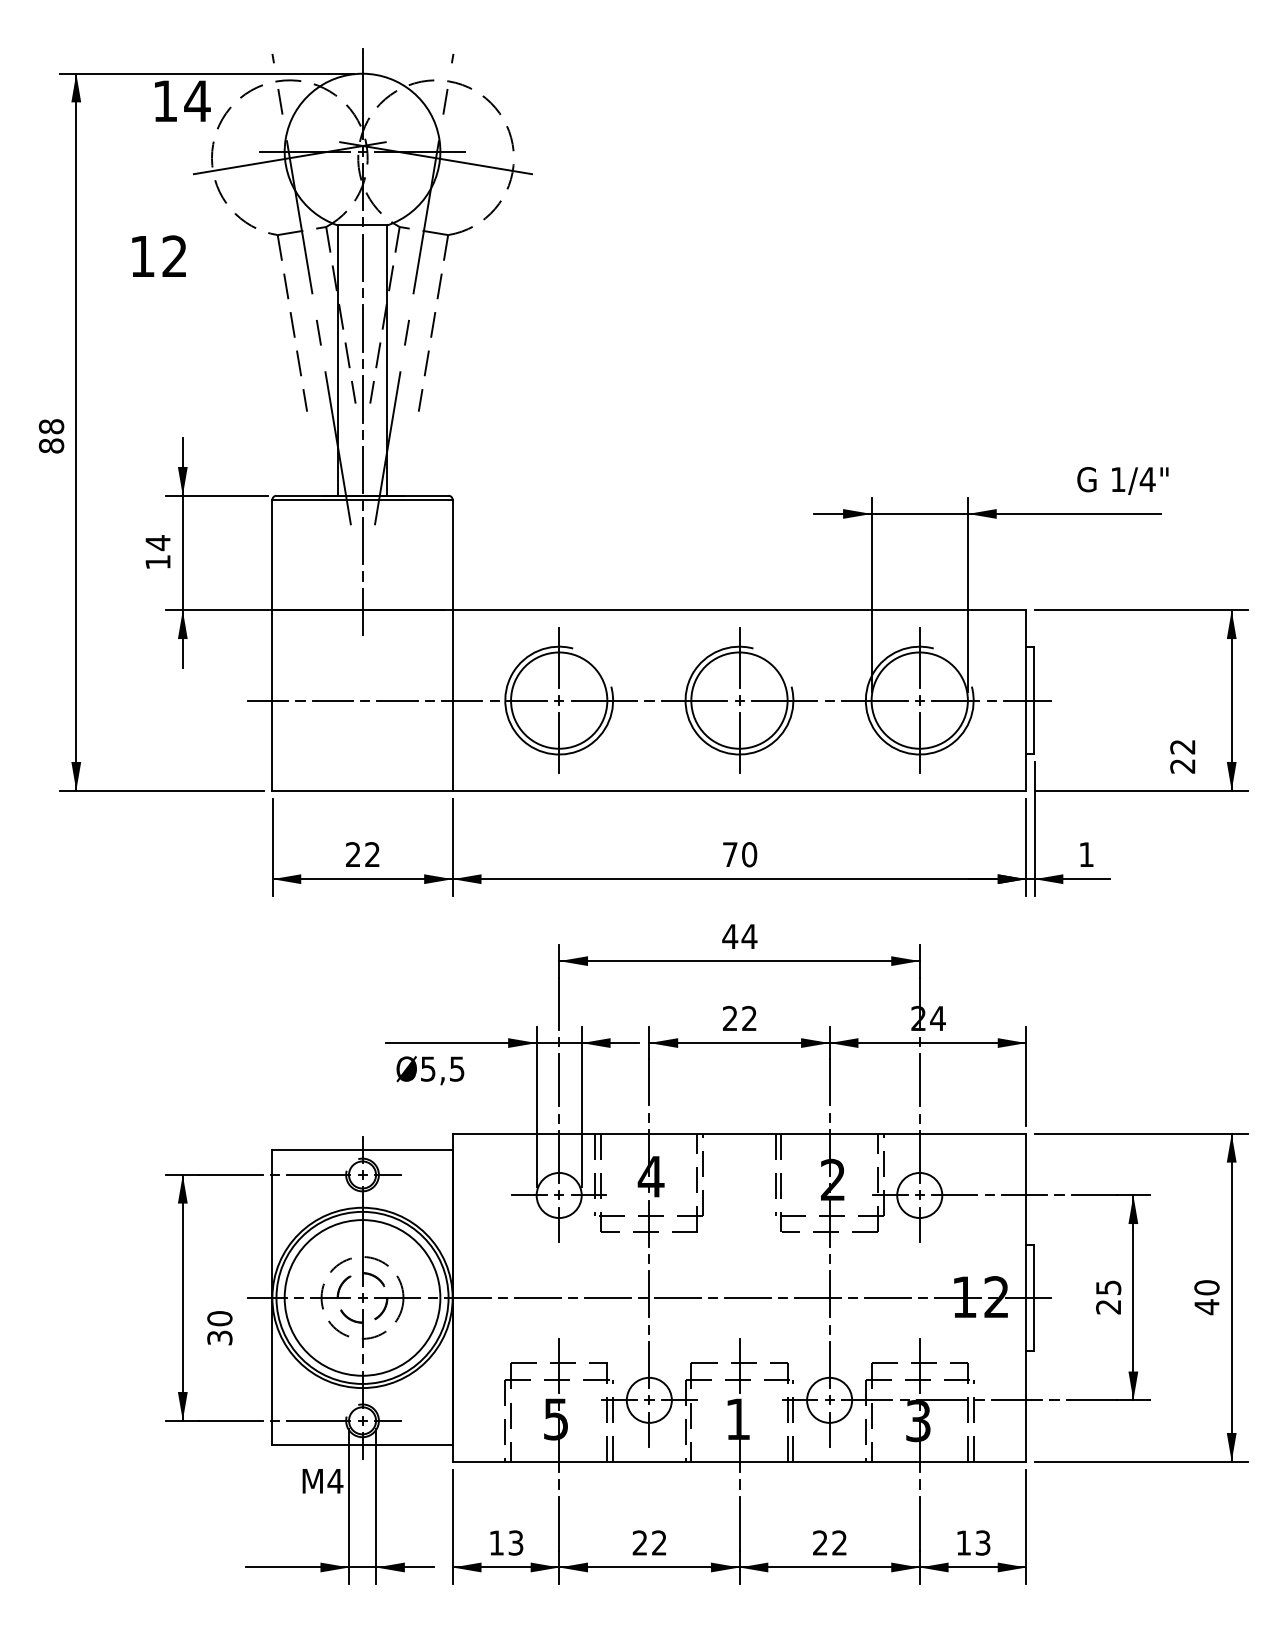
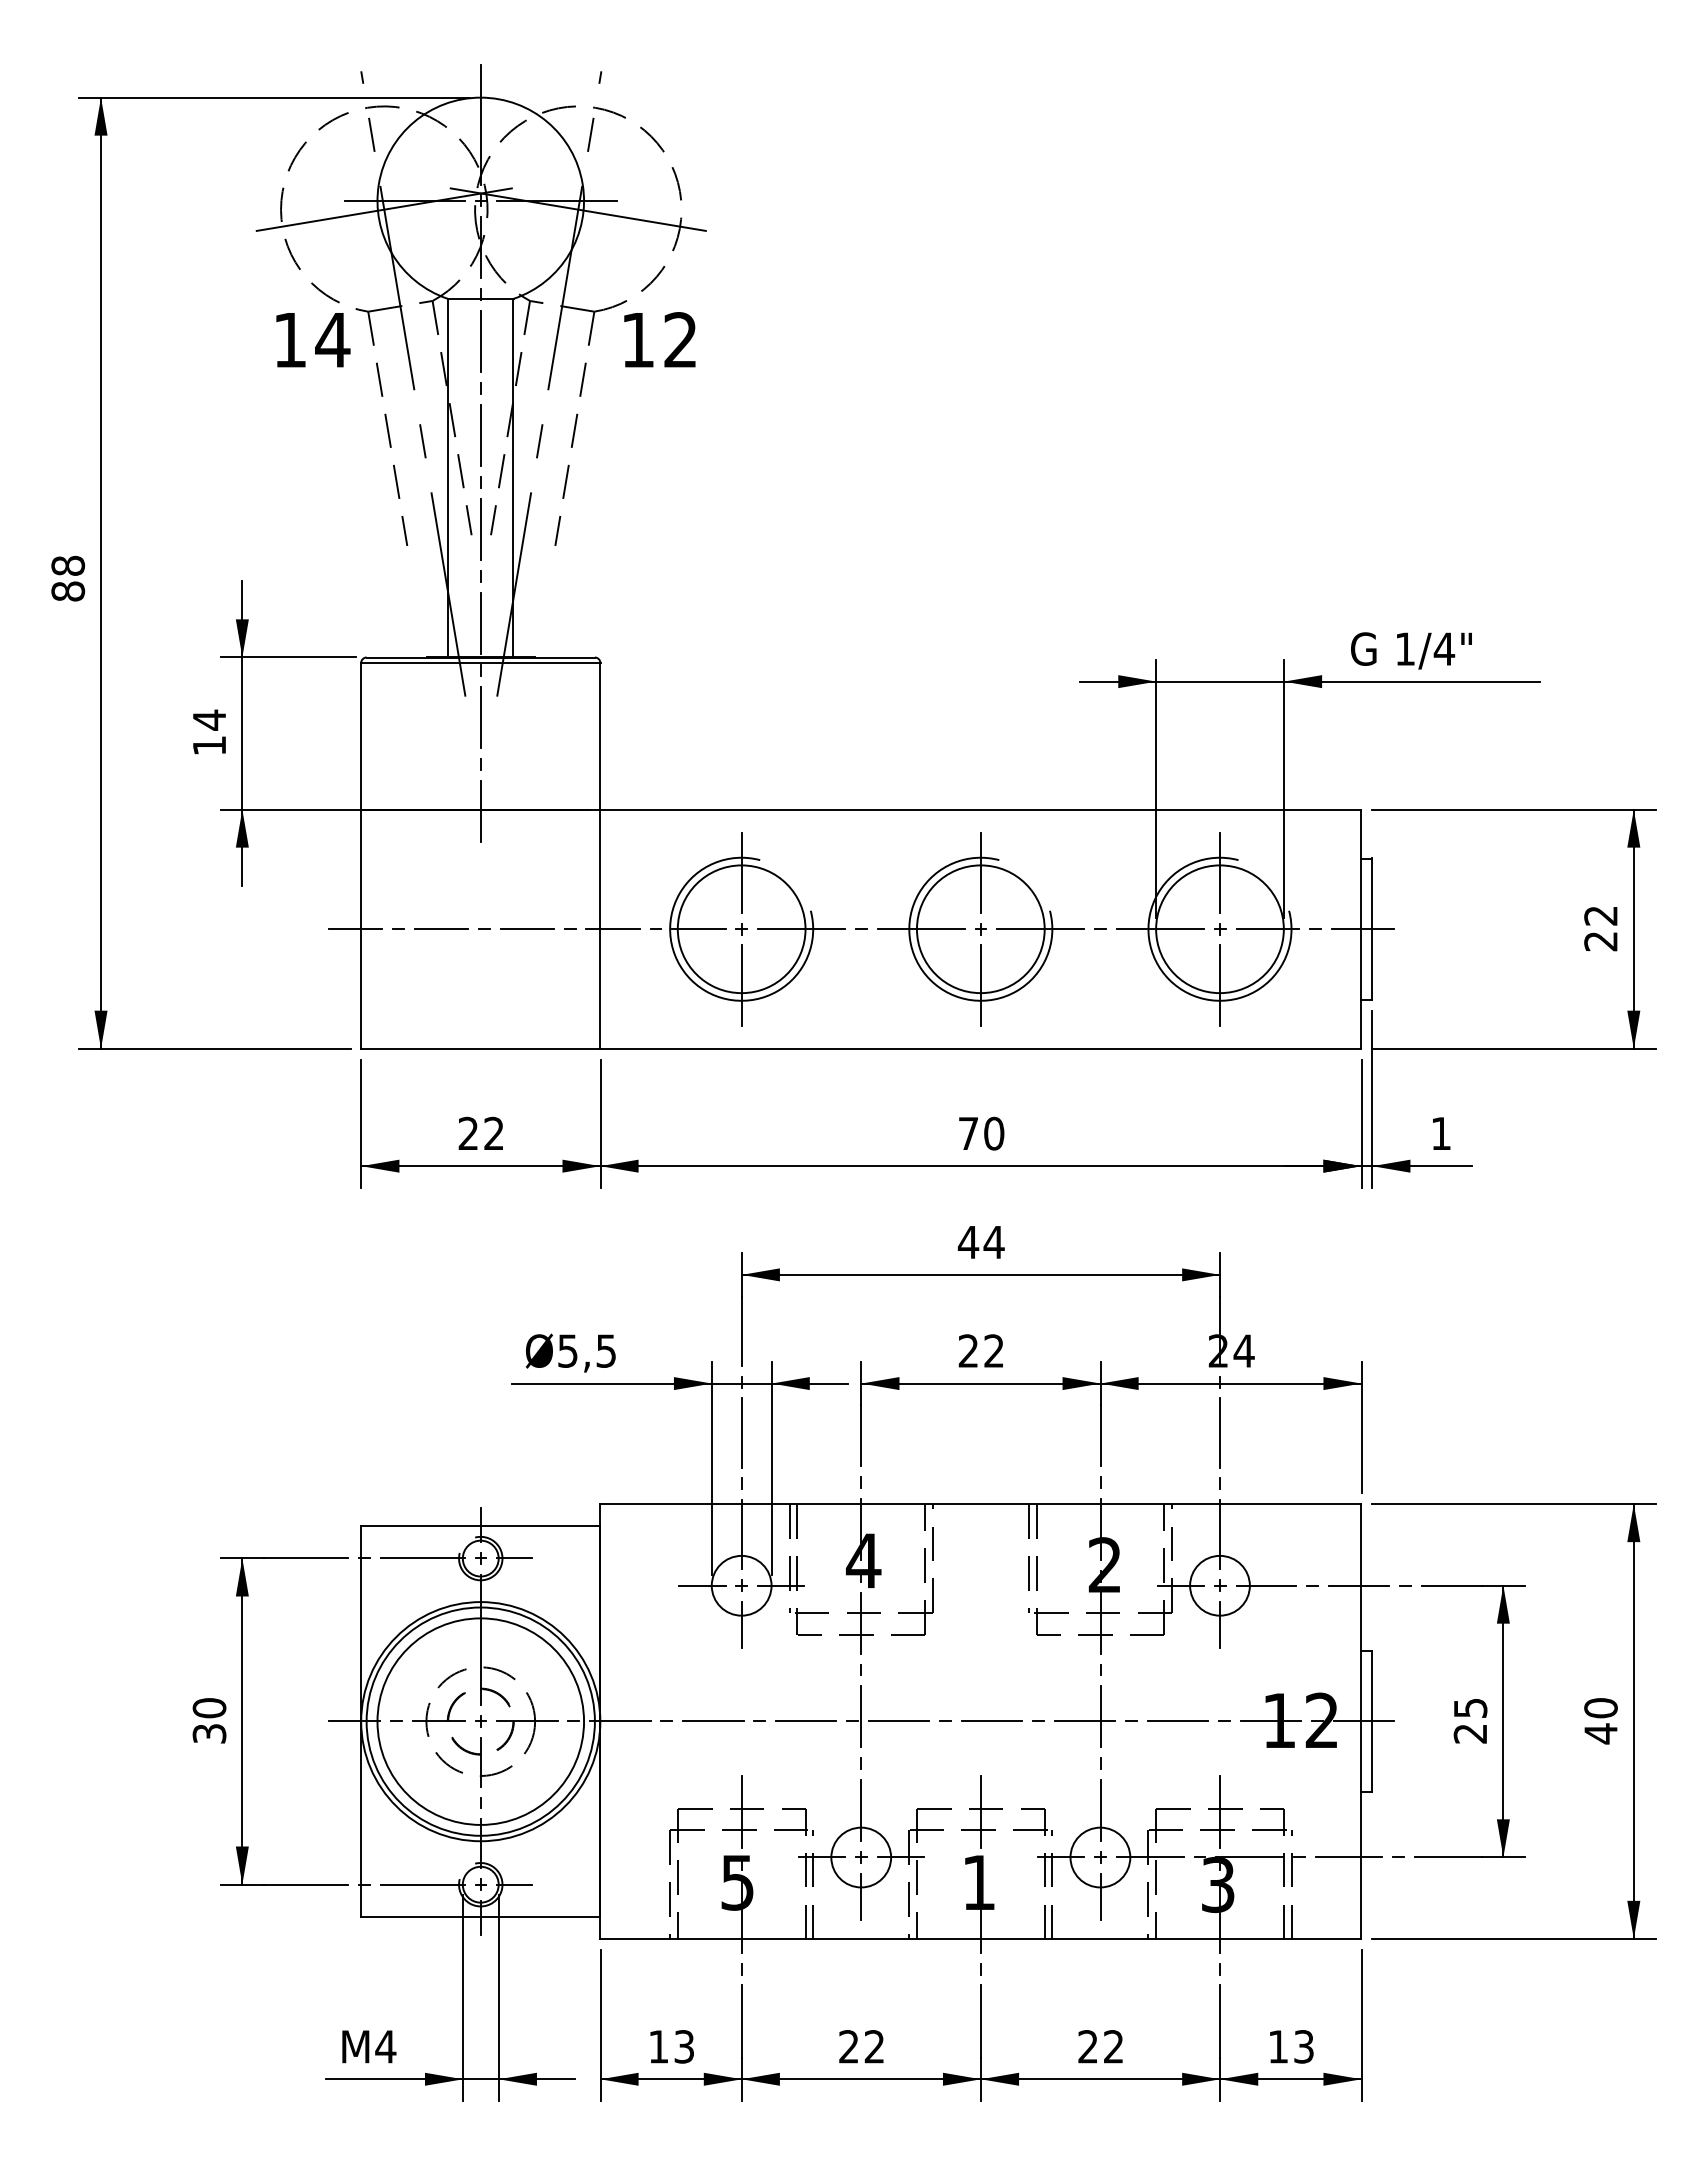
text: (182, 101) -> (313, 340), moved
text: (158, 256) -> (659, 339), moved
text: (1122, 480) -> (1411, 650), moved
text: (1182, 757) -> (1600, 929), moved
text: (430, 1070) -> (570, 1352), moved
text: (219, 1327) -> (209, 1720), moved
text: (323, 1480) -> (369, 2046), moved

